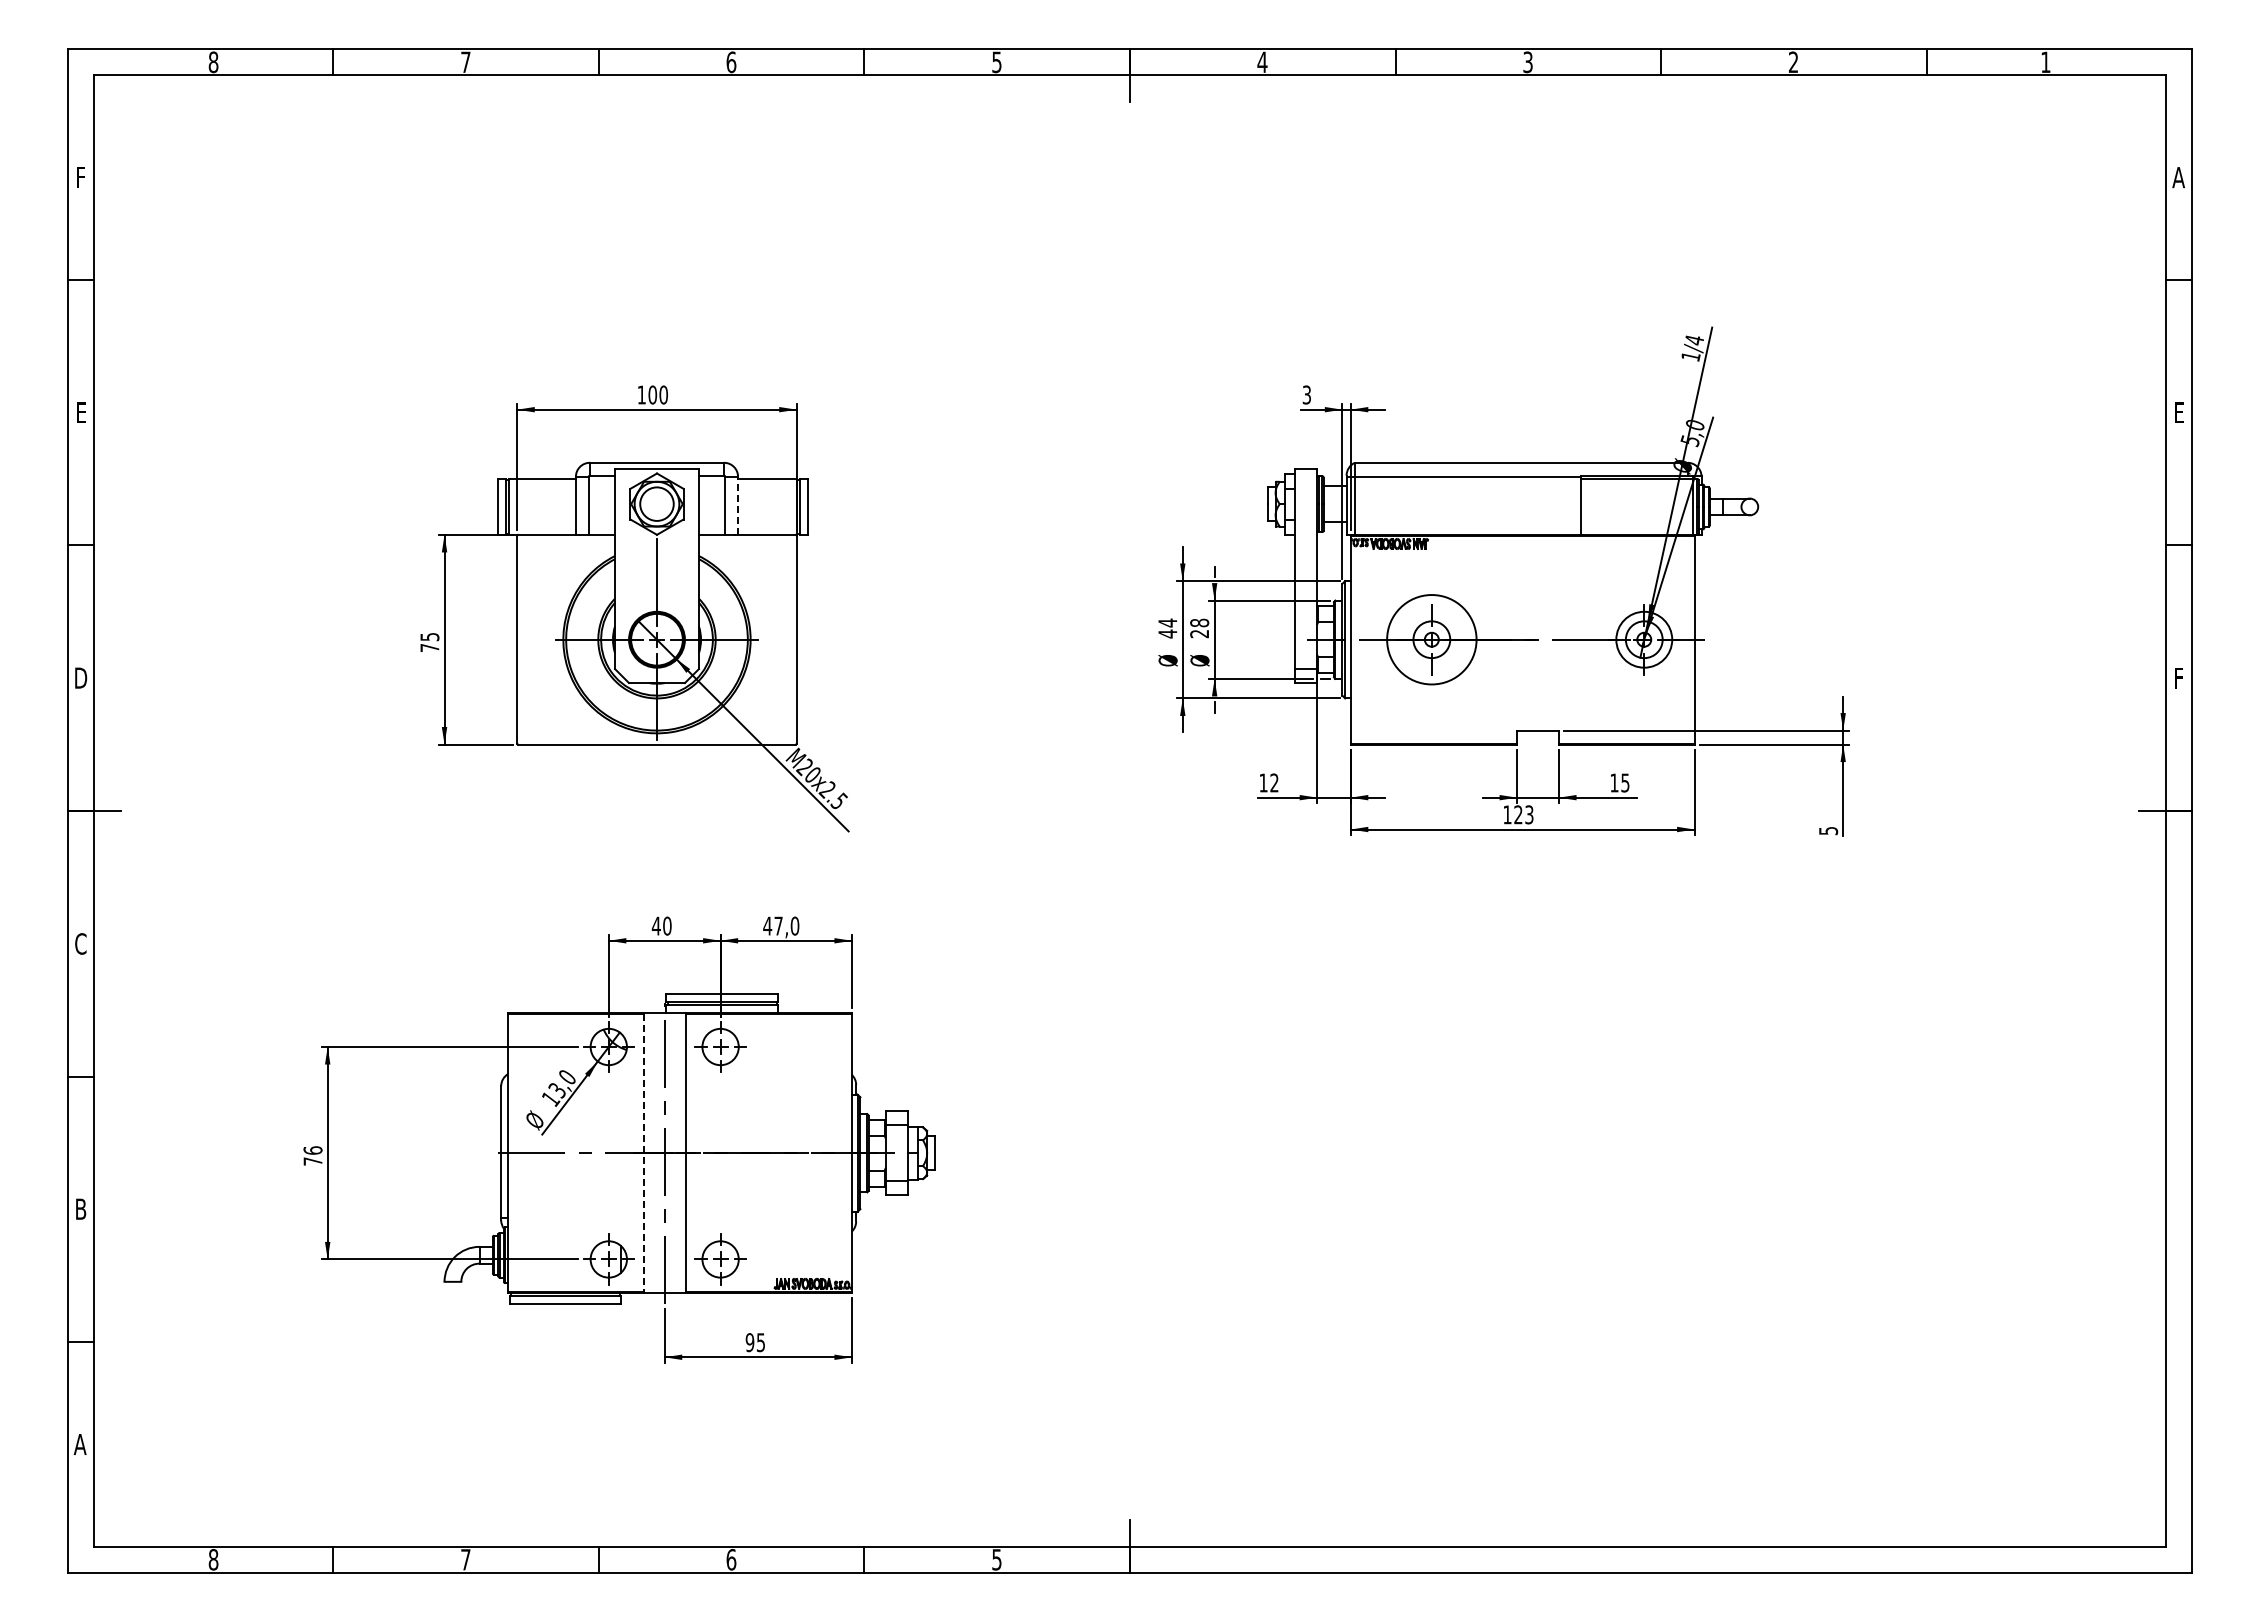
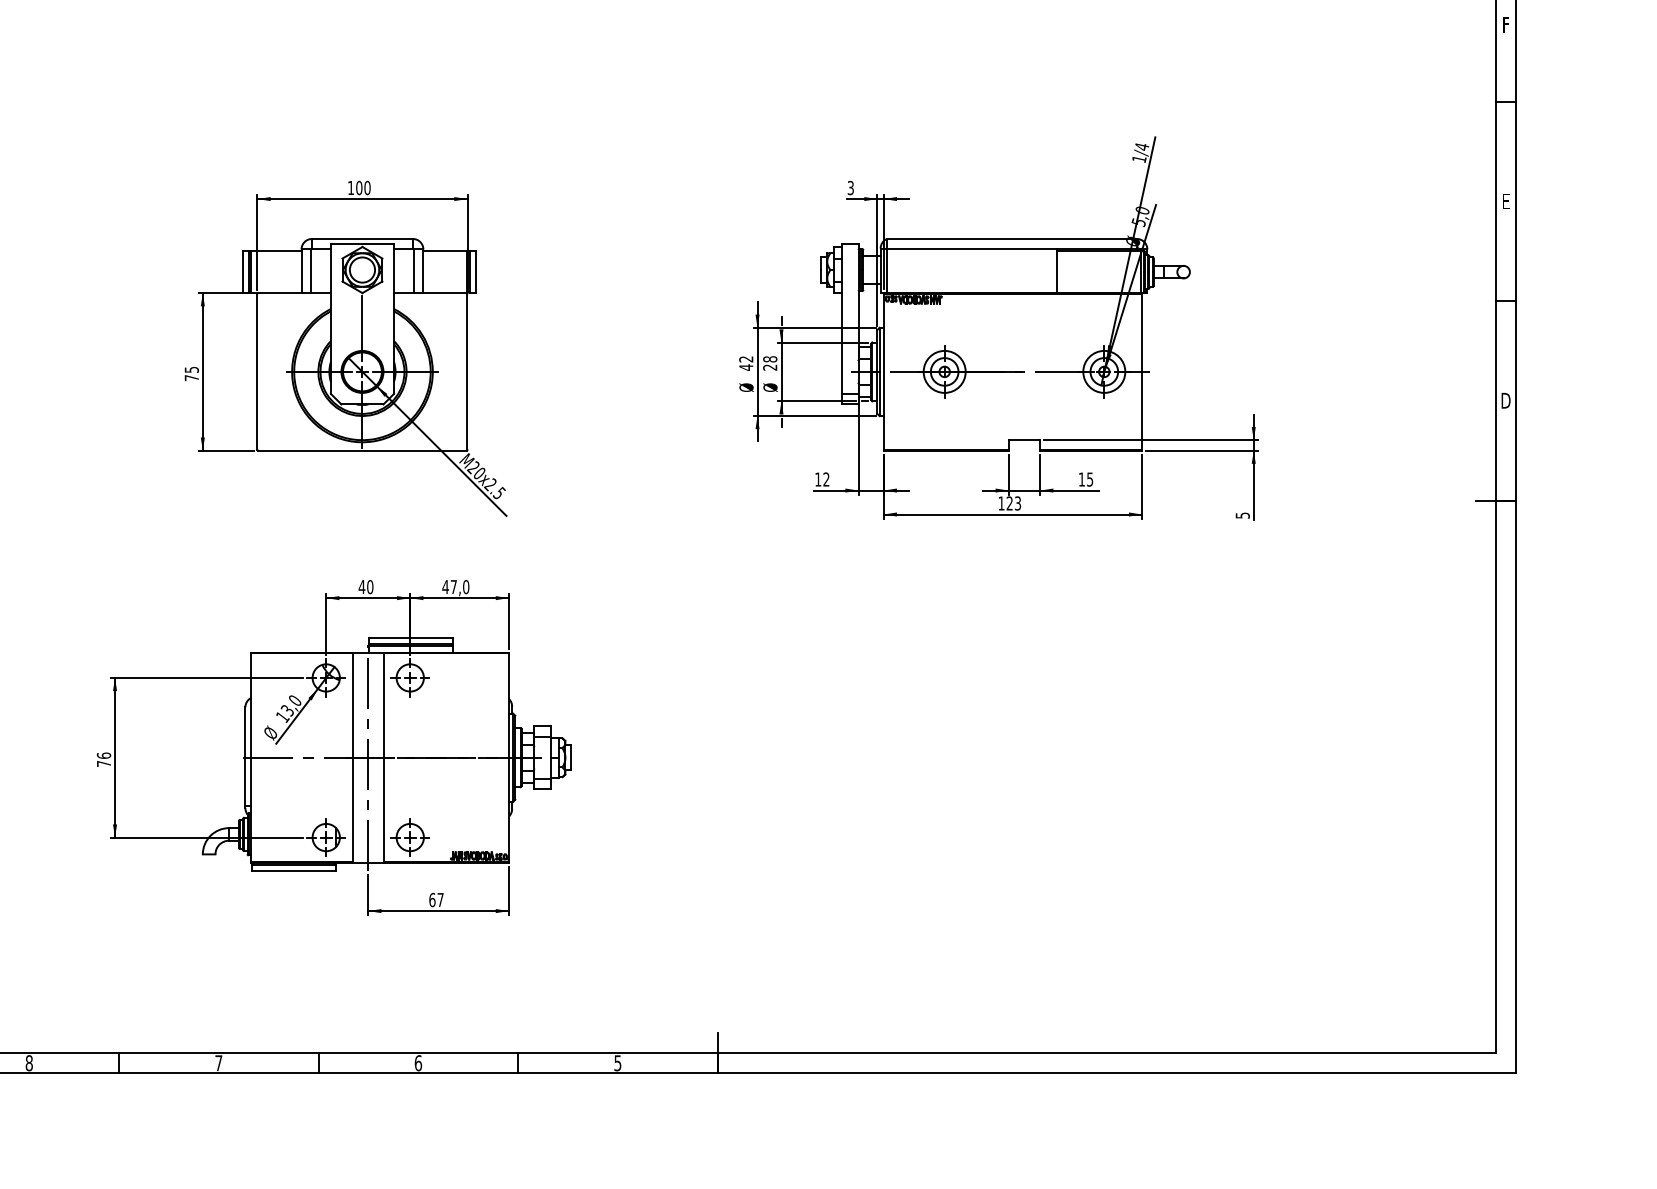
text: (2178, 177) -> (1505, 24), A -> F
line: (738, 505) -> (423, 271), dashed -> solid
text: (1167, 622) -> (746, 358), 44 -> 42
circle: (1431, 639) -> (944, 371), size x0.62
text: (2178, 677) -> (1505, 400), F -> D
line: (643, 1153) -> (352, 757), dashed -> solid
text: (754, 1342) -> (435, 899), 95 -> 67

